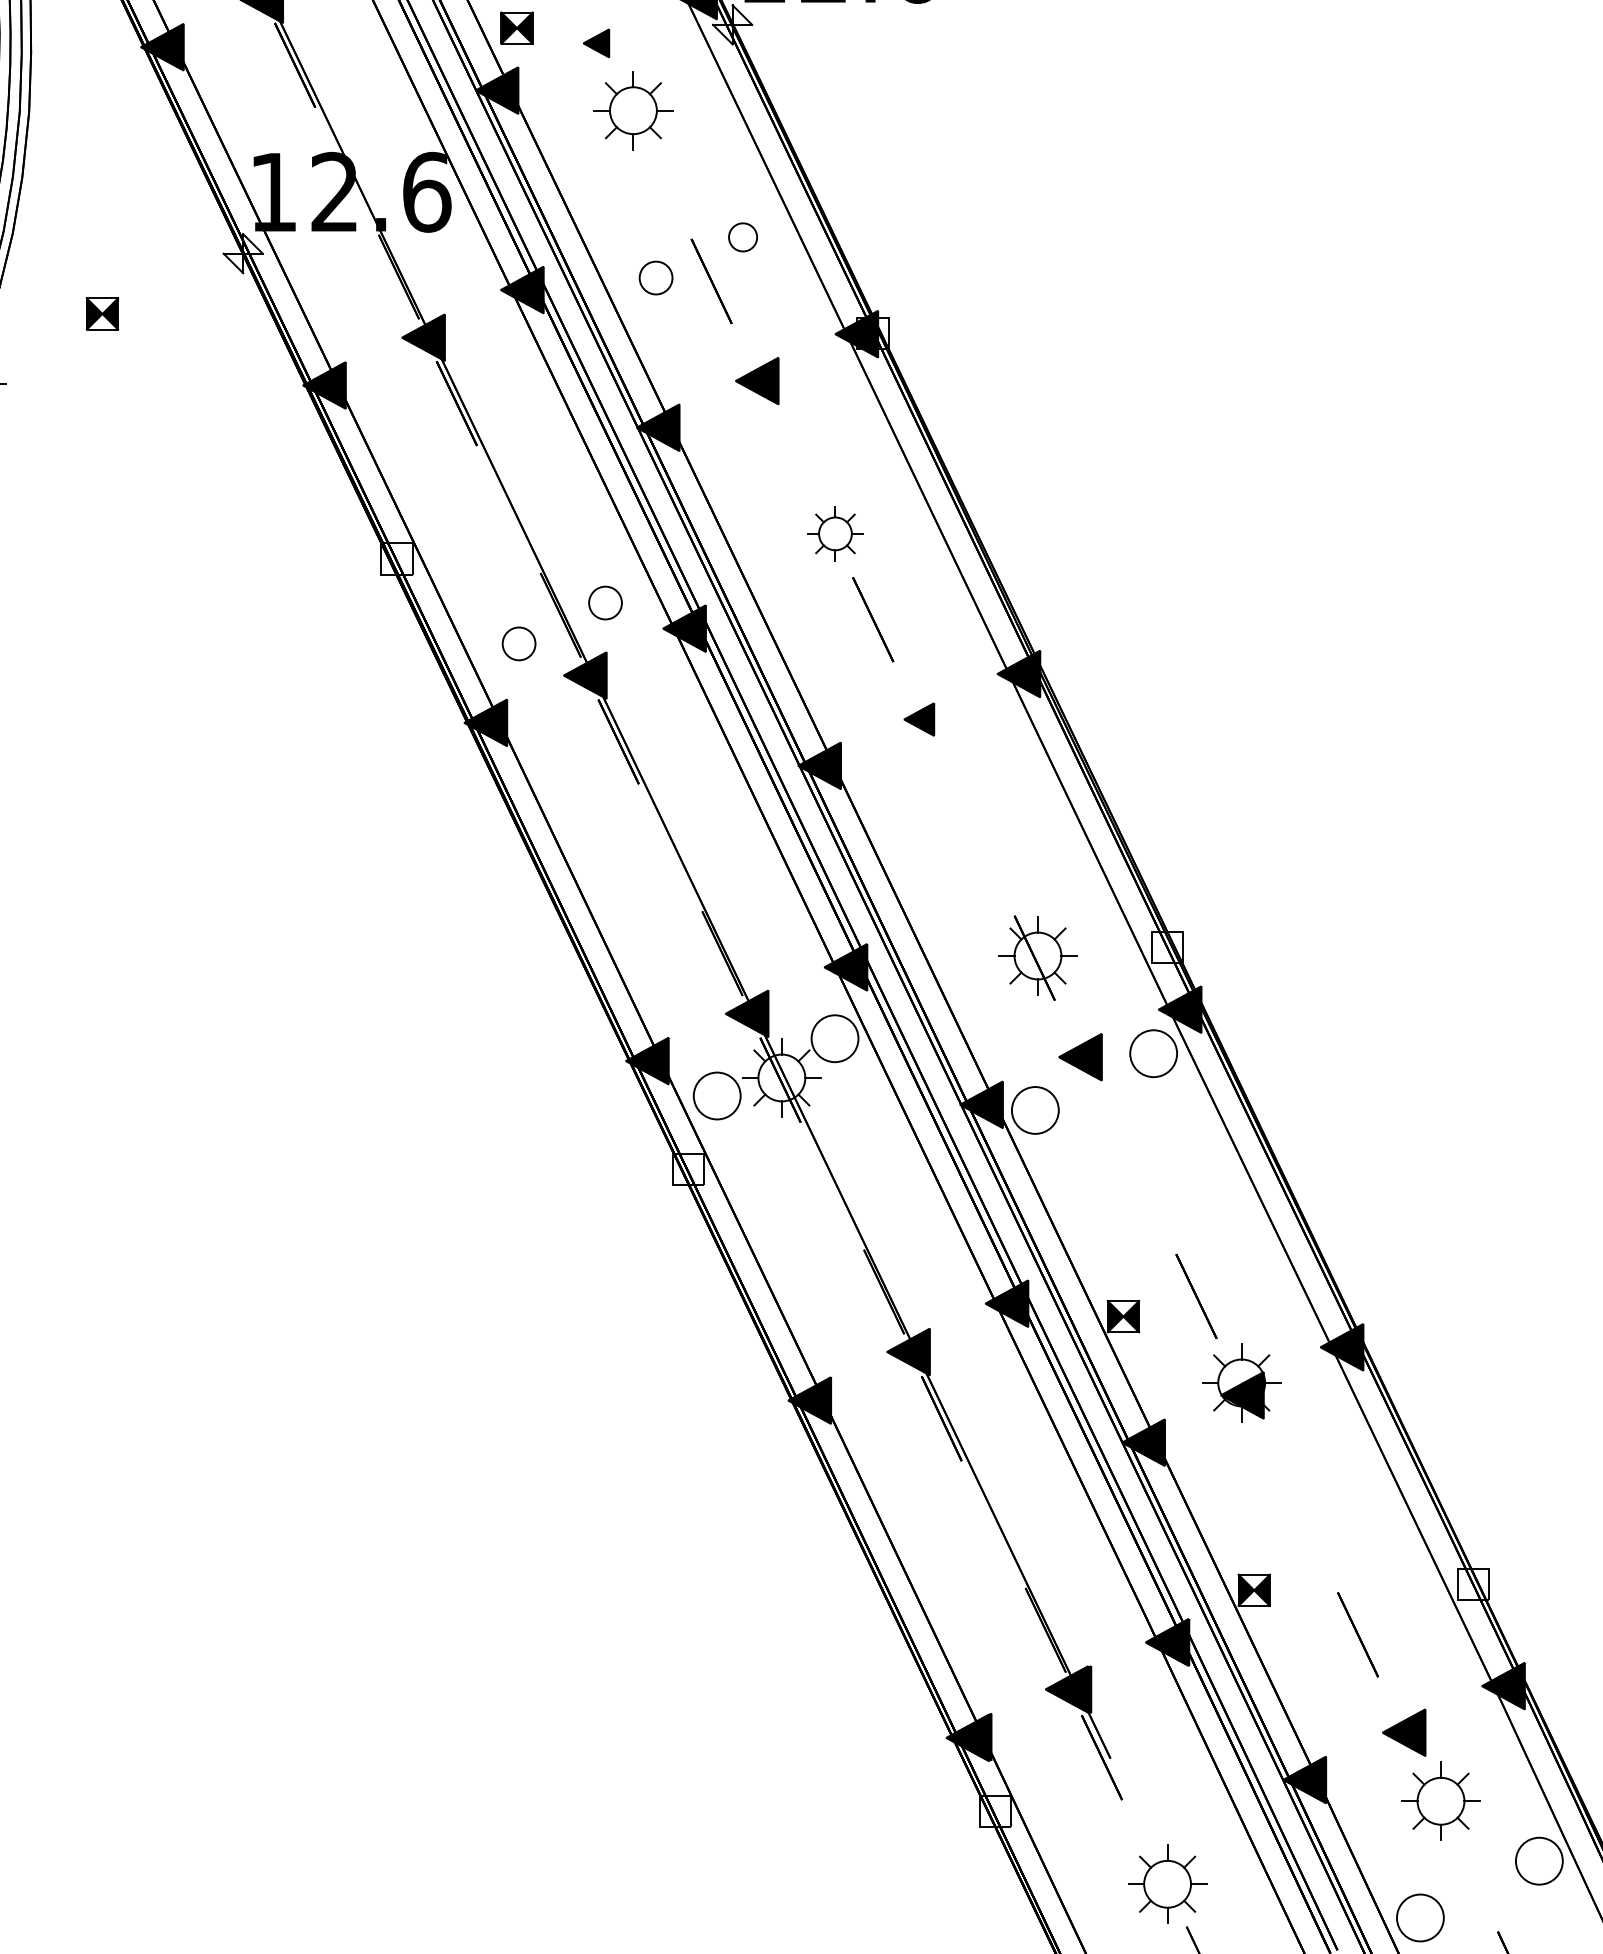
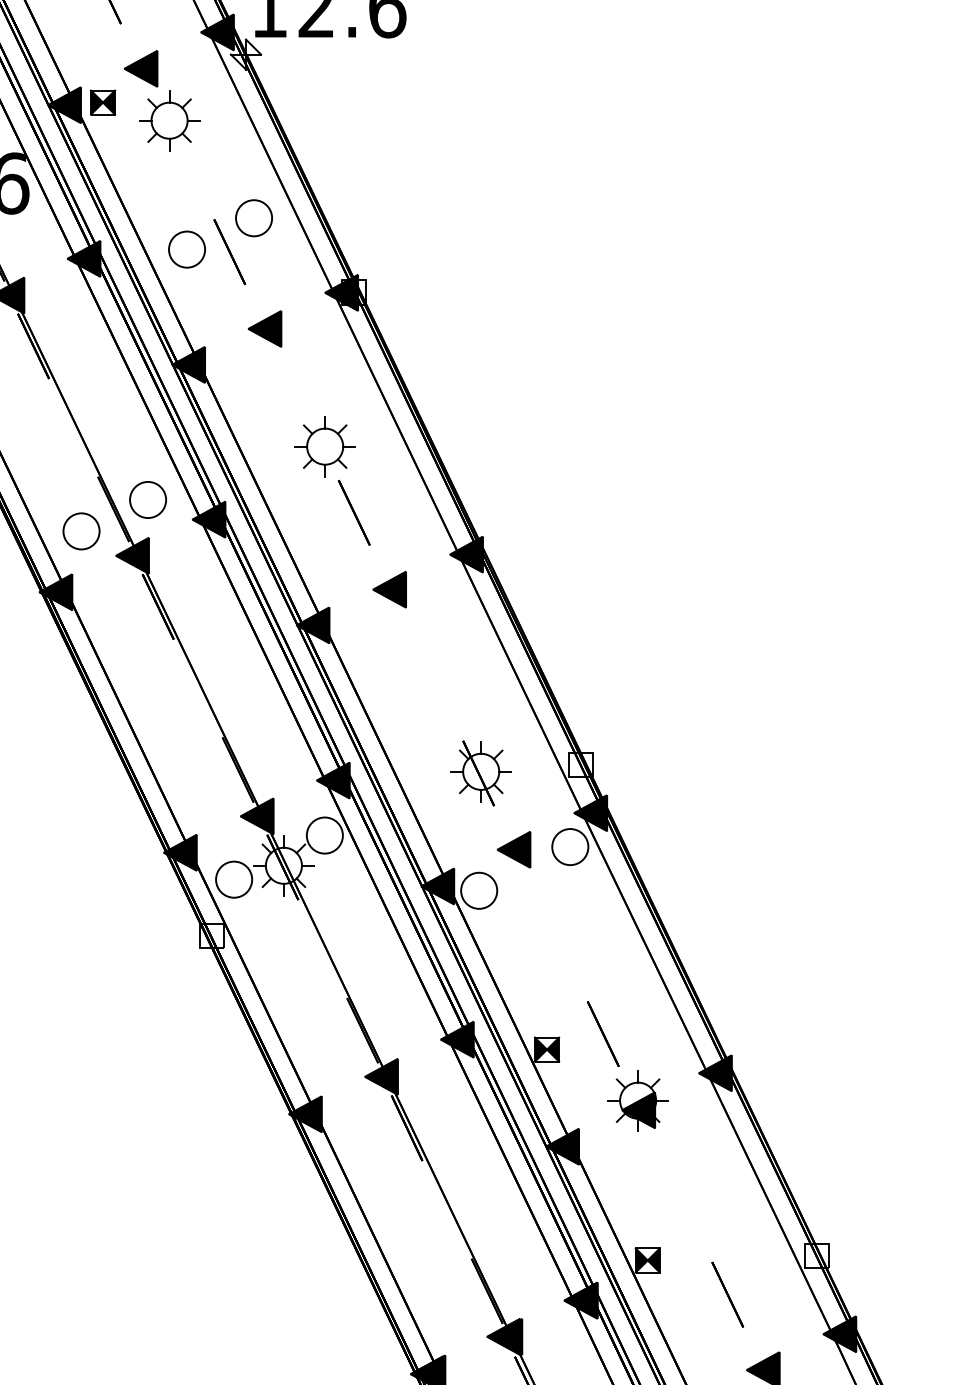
part: (516, 27) -> (102, 102), moved
part: (596, 43) -> (141, 68), size x1.67
part: (742, 237) -> (253, 218), size x1.67
part: (655, 277) -> (186, 249), size x1.43
part: (835, 533) -> (325, 446), size x1.43
part: (605, 602) -> (148, 499), size x1.43
part: (518, 643) -> (81, 531), size x1.43
part: (919, 719) -> (389, 589), size x1.43

